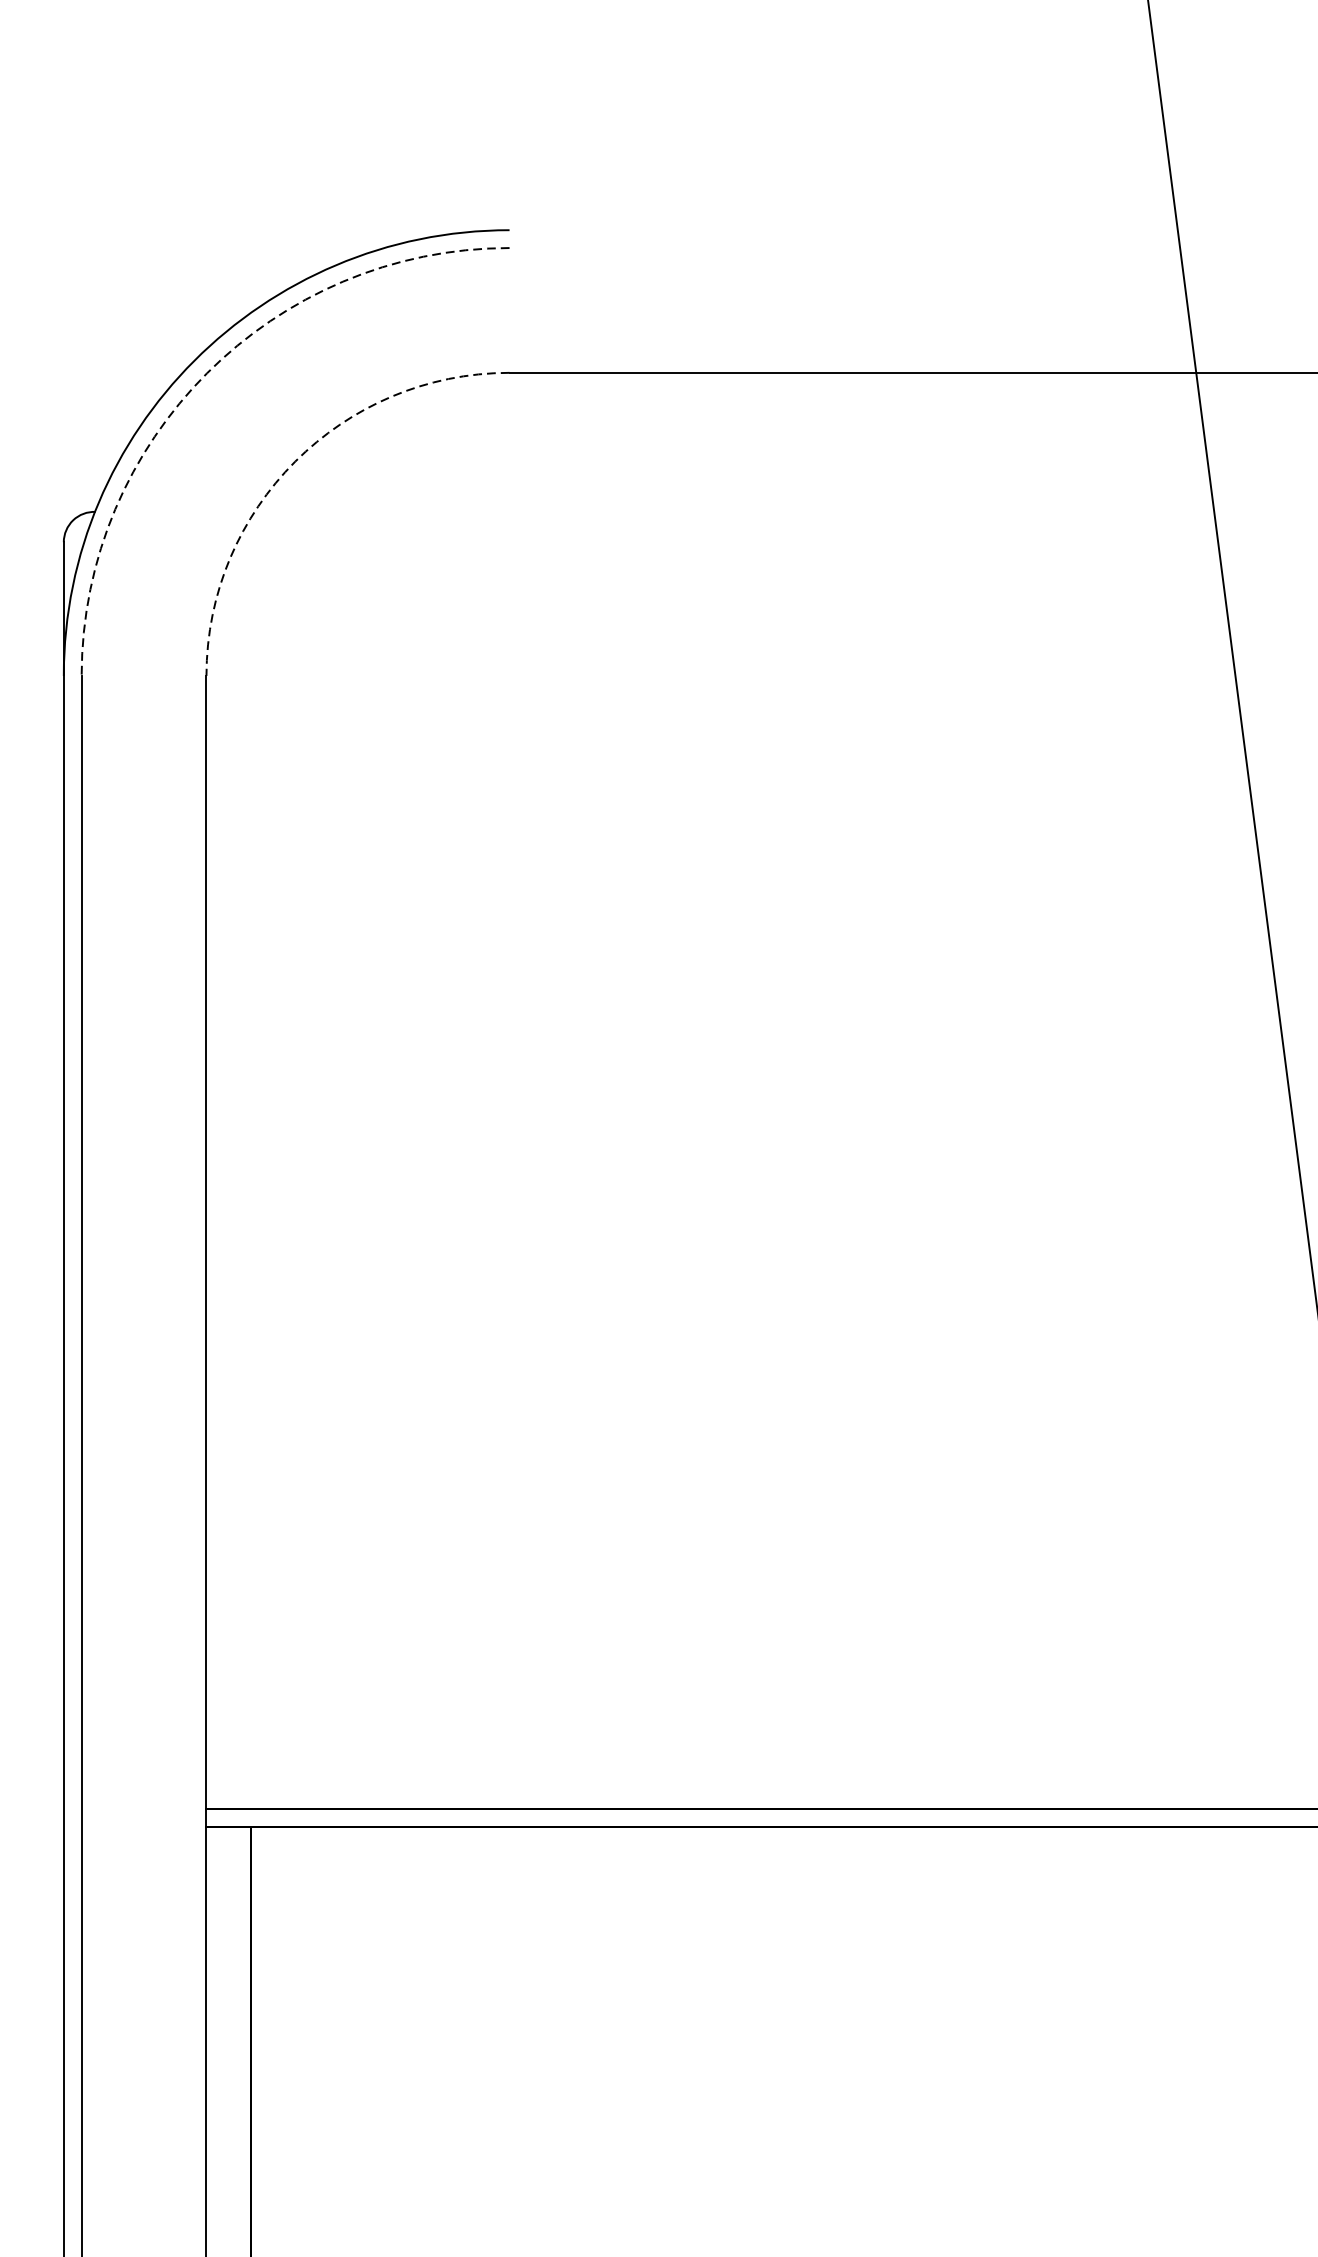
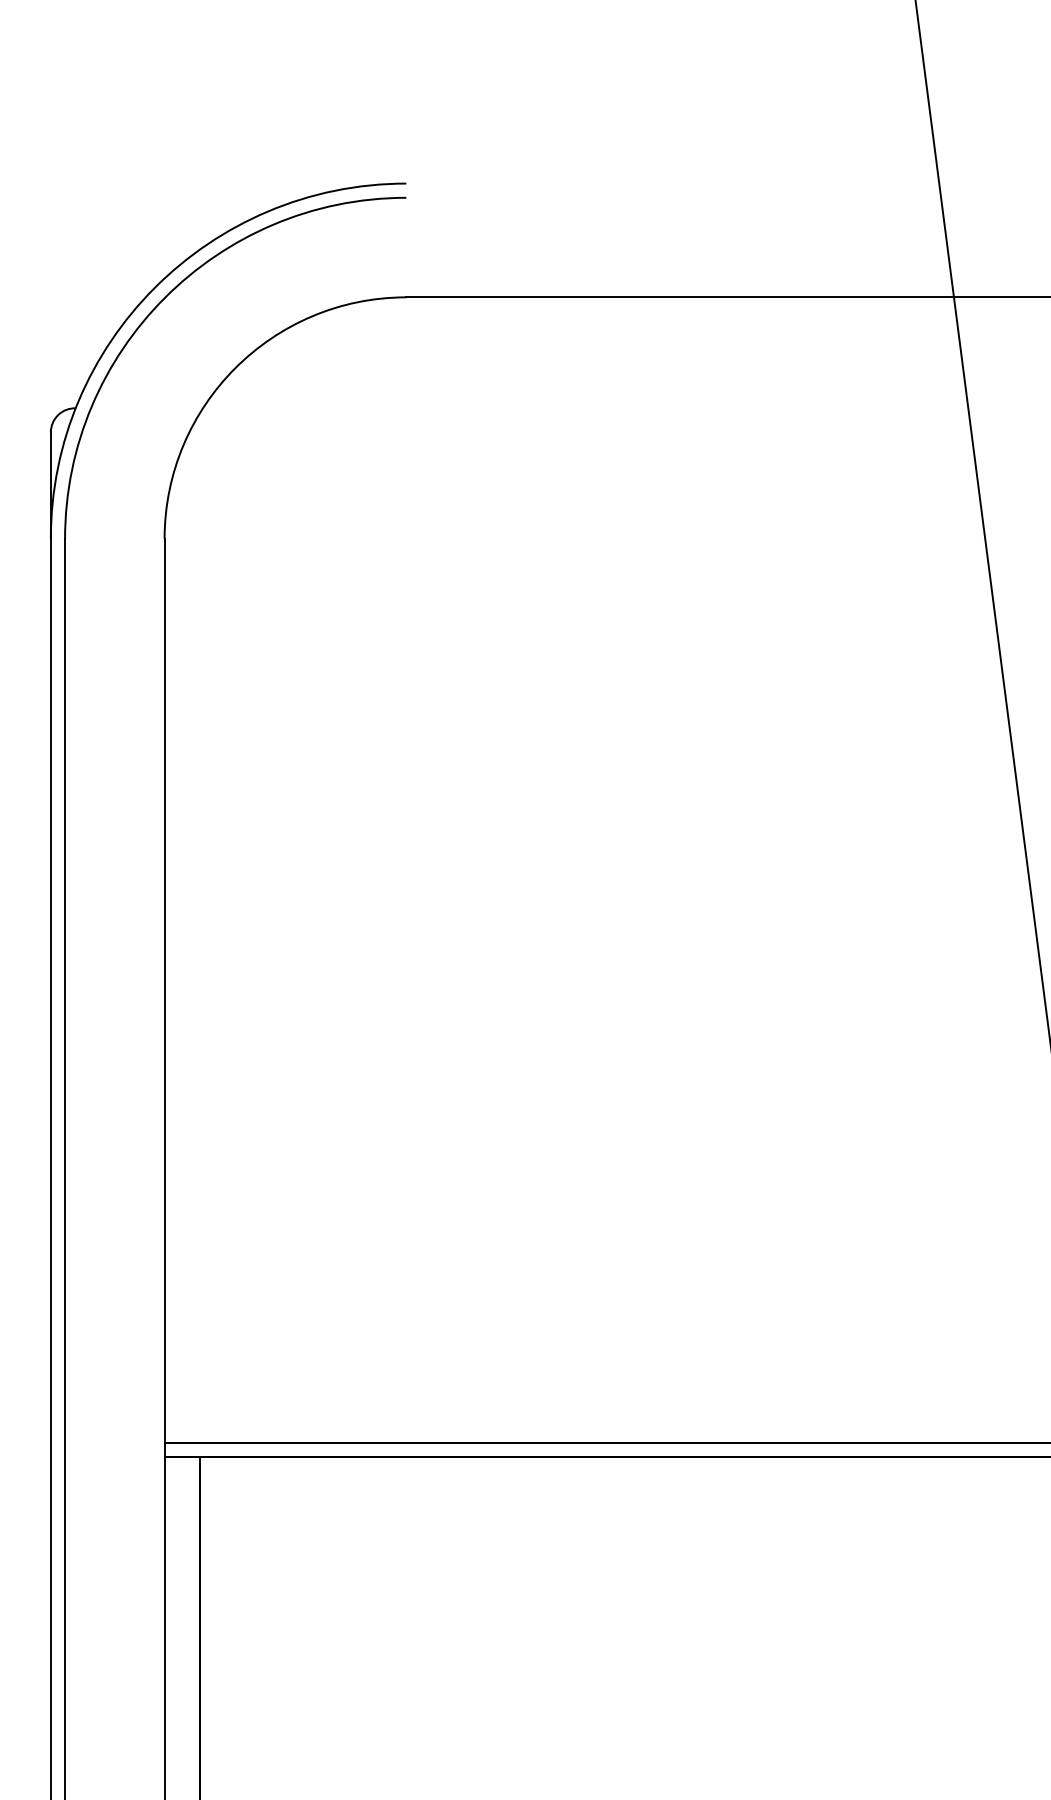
arc: (207, 373) -> (165, 297), dashed -> solid
arc: (295, 462) -> (235, 368), dashed -> solid

